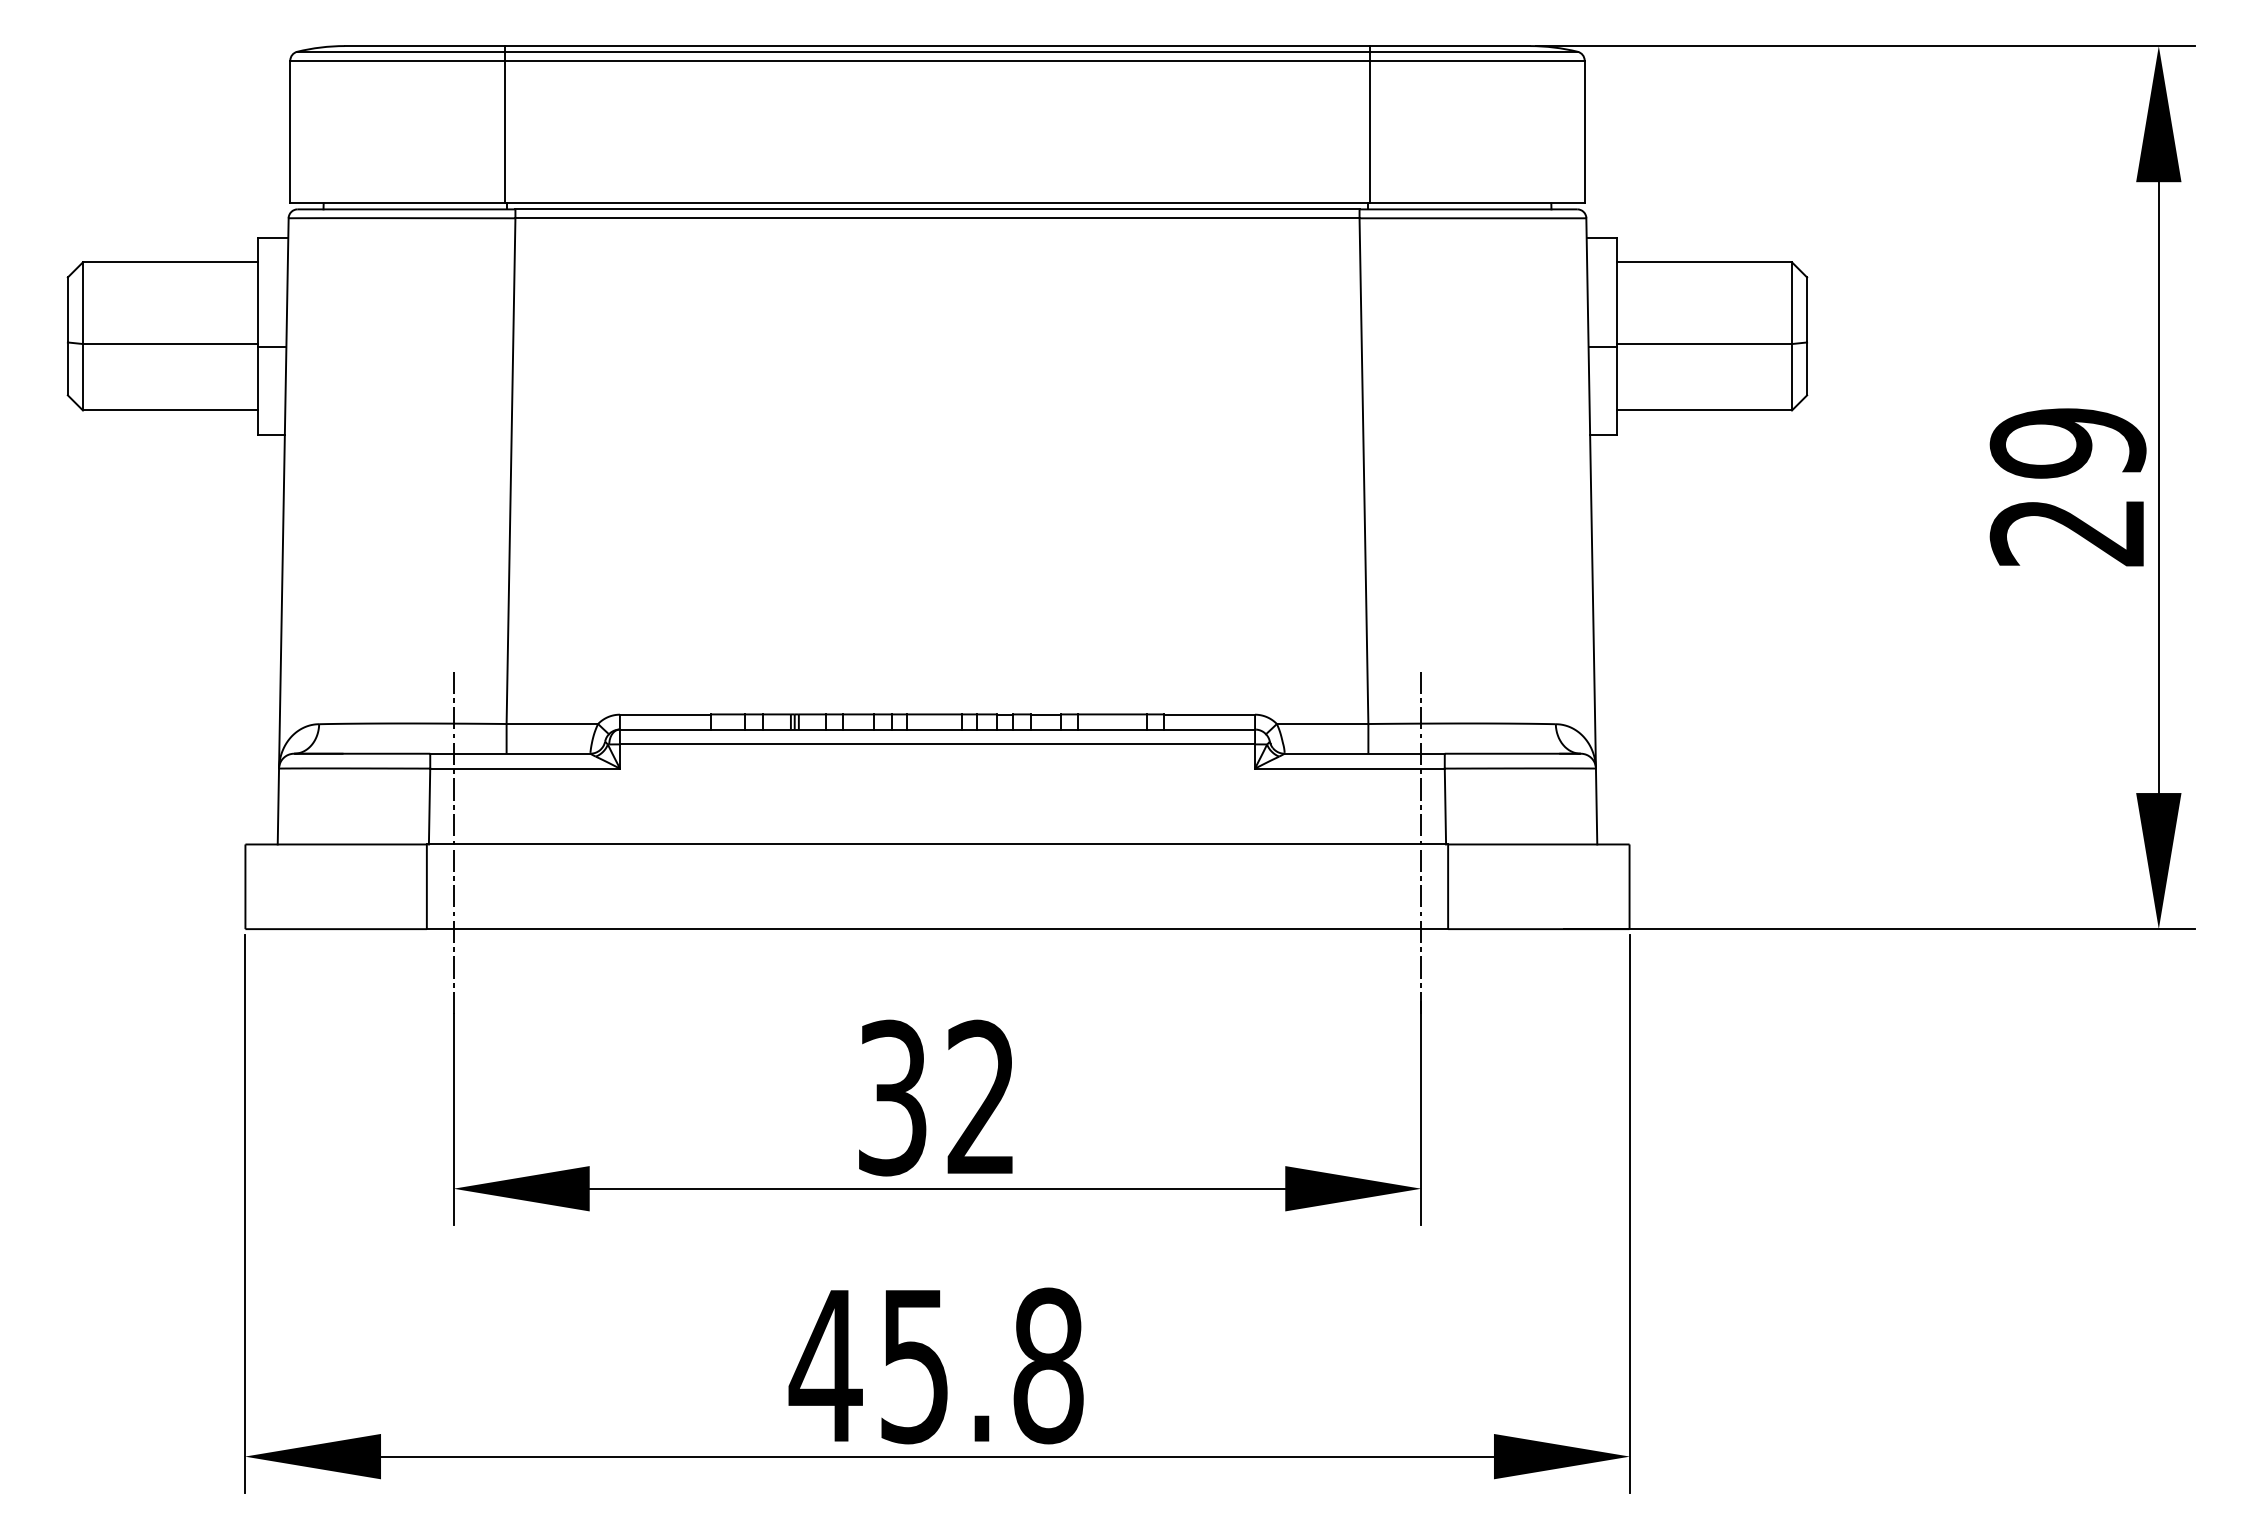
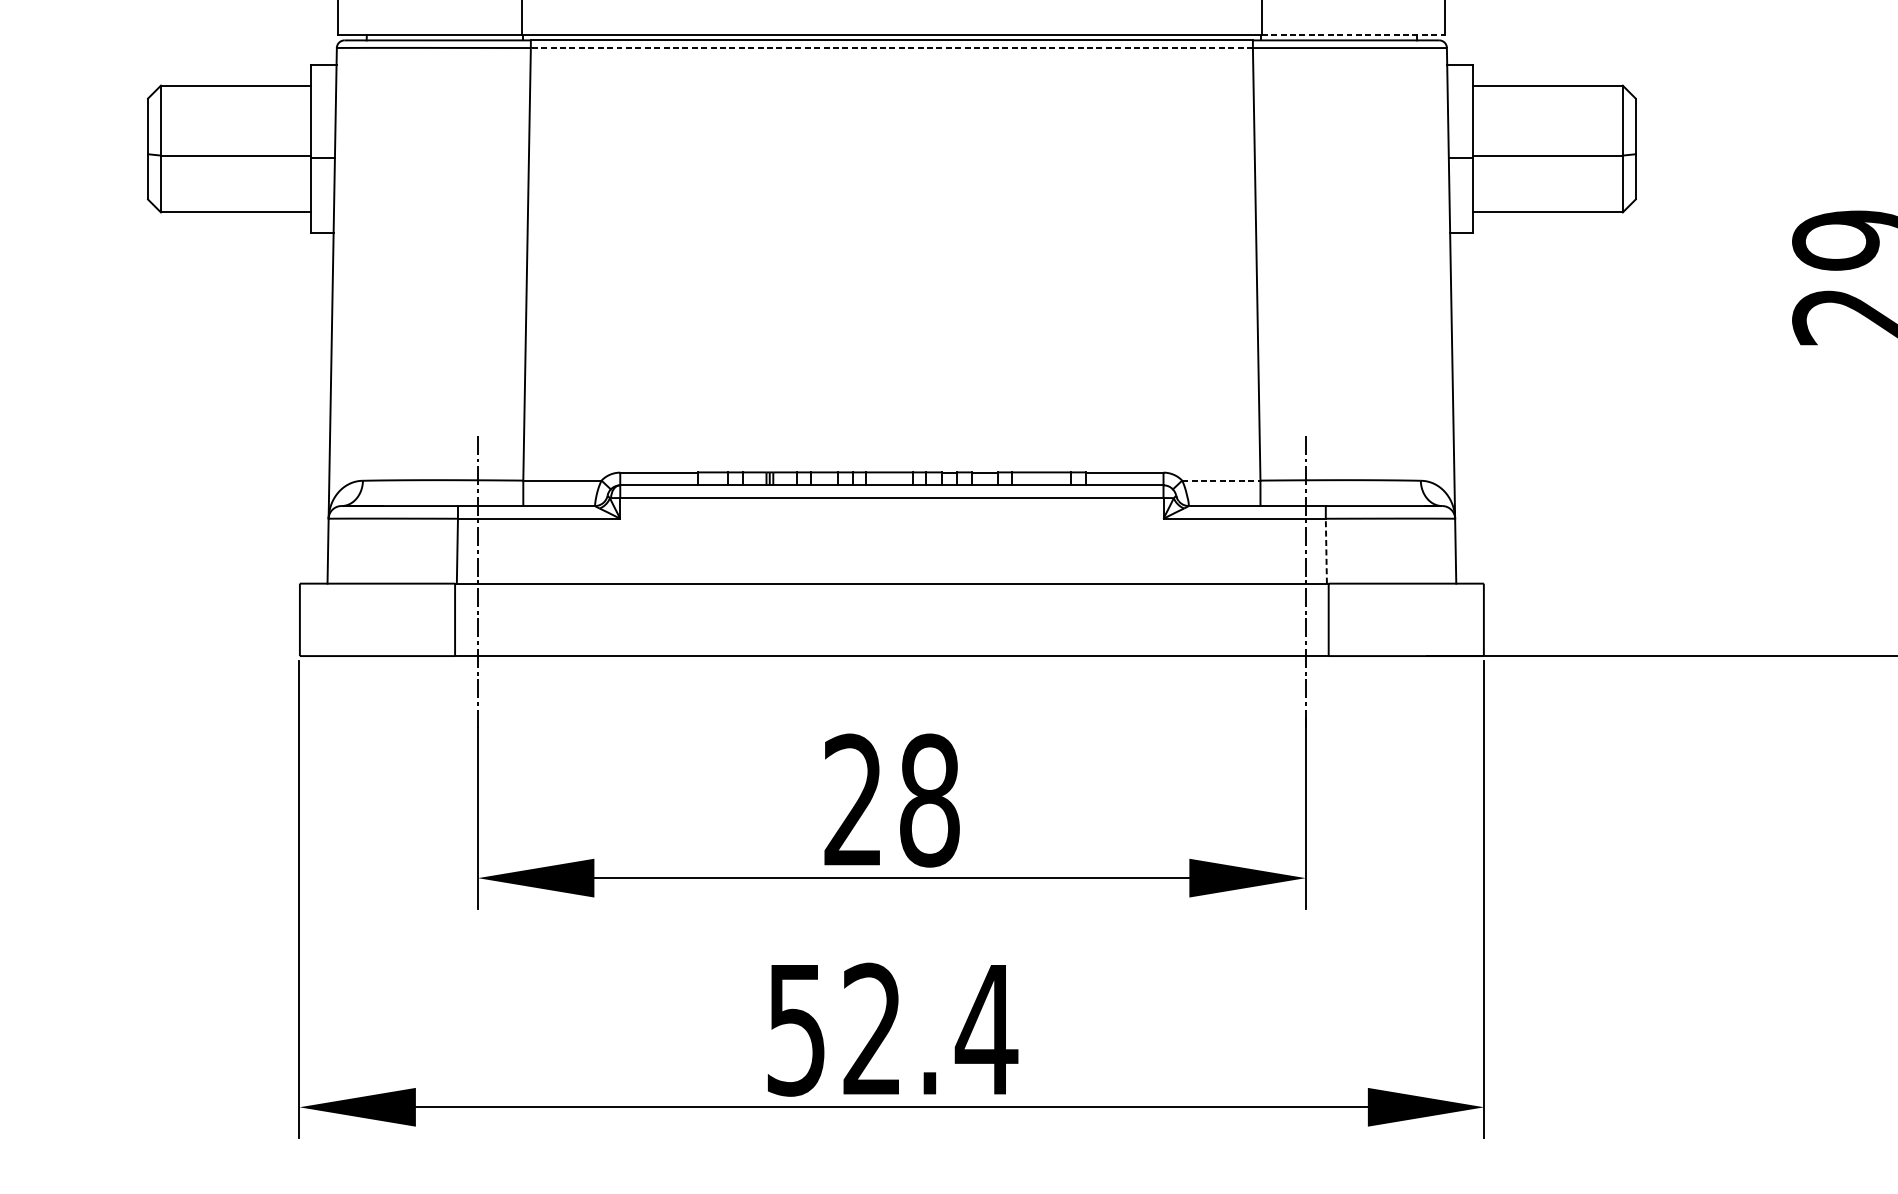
line: (1477, 203) -> (1353, 35), solid -> dashed
line: (936, 218) -> (891, 48), solid -> dashed
line: (1322, 724) -> (1221, 481), solid -> dashed
line: (1445, 806) -> (1326, 551), solid -> dashed
text: (937, 1097) -> (891, 800), 32 -> 28
text: (936, 1365) -> (891, 1029), 45.8 -> 52.4

